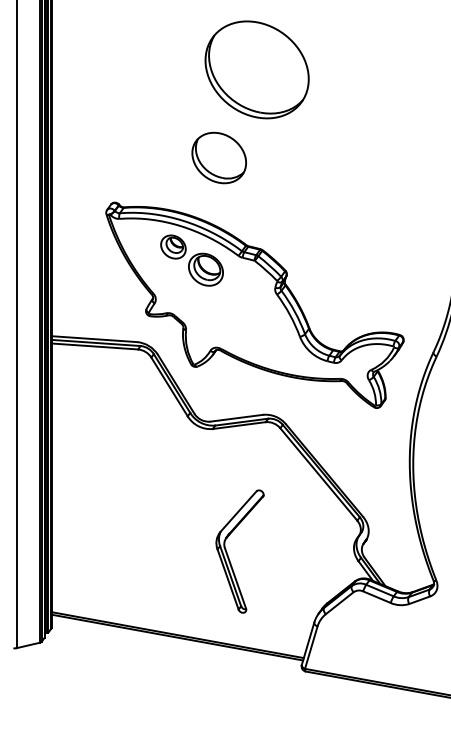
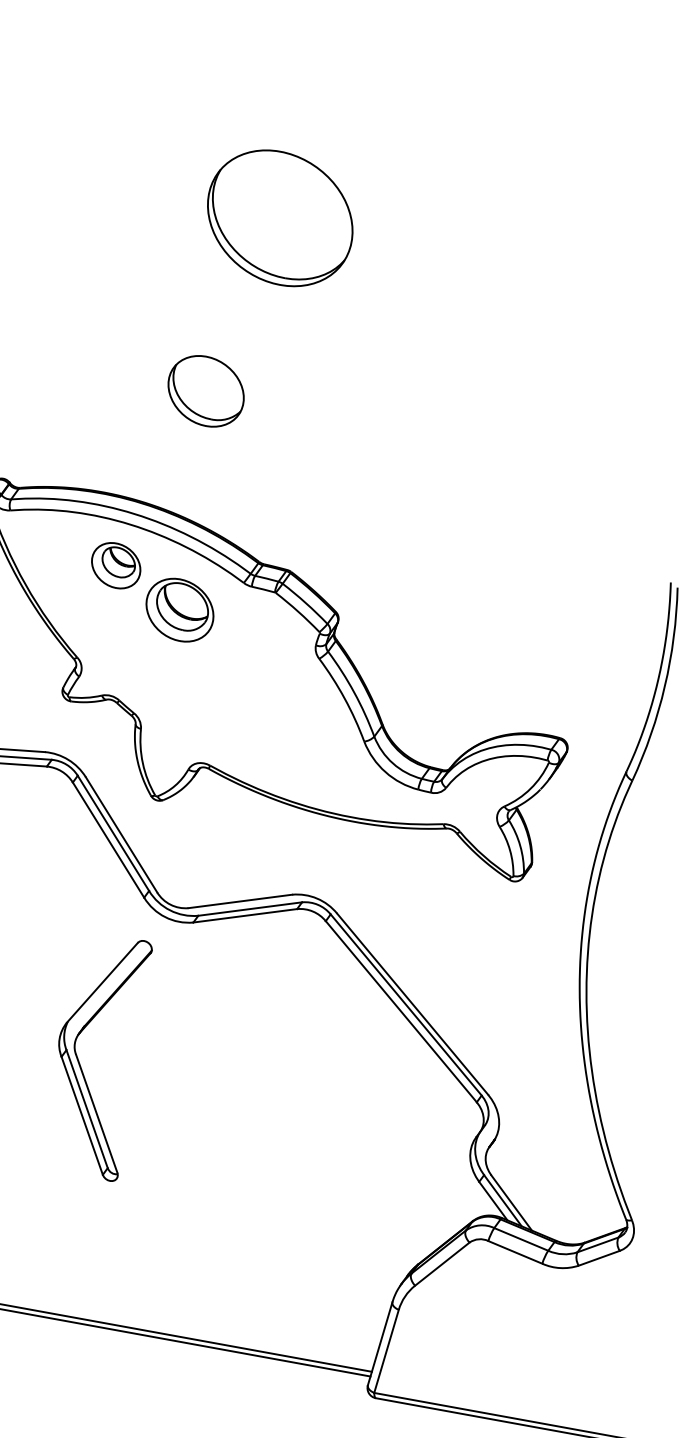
part: (256, 69) -> (279, 217), size x0.71
part: (219, 158) -> (206, 392), size x0.71
part: (228, 554) -> (82, 1066), moved

